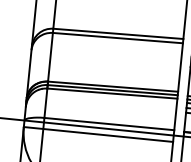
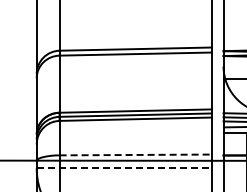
line: (110, 123) -> (136, 154), solid -> dashed
line: (98, 134) -> (124, 168), solid -> dashed

